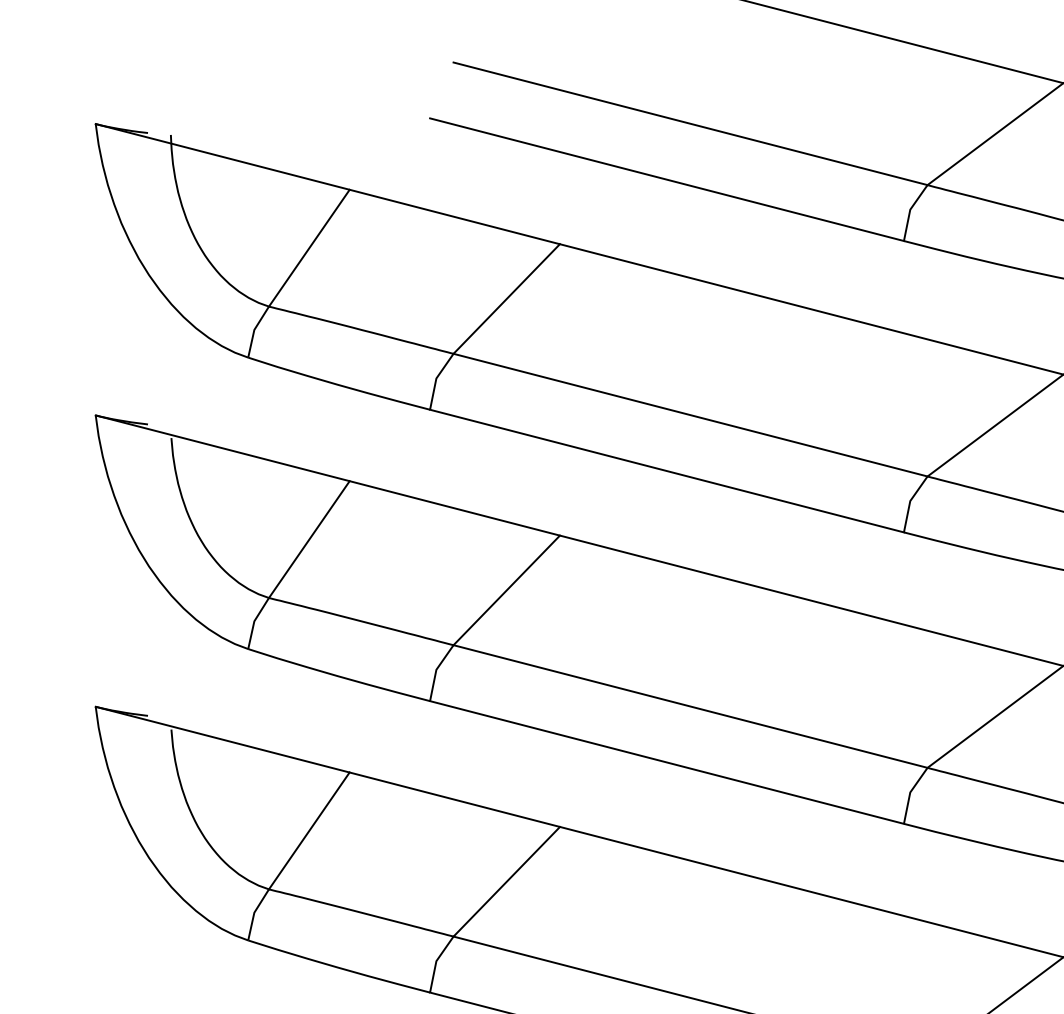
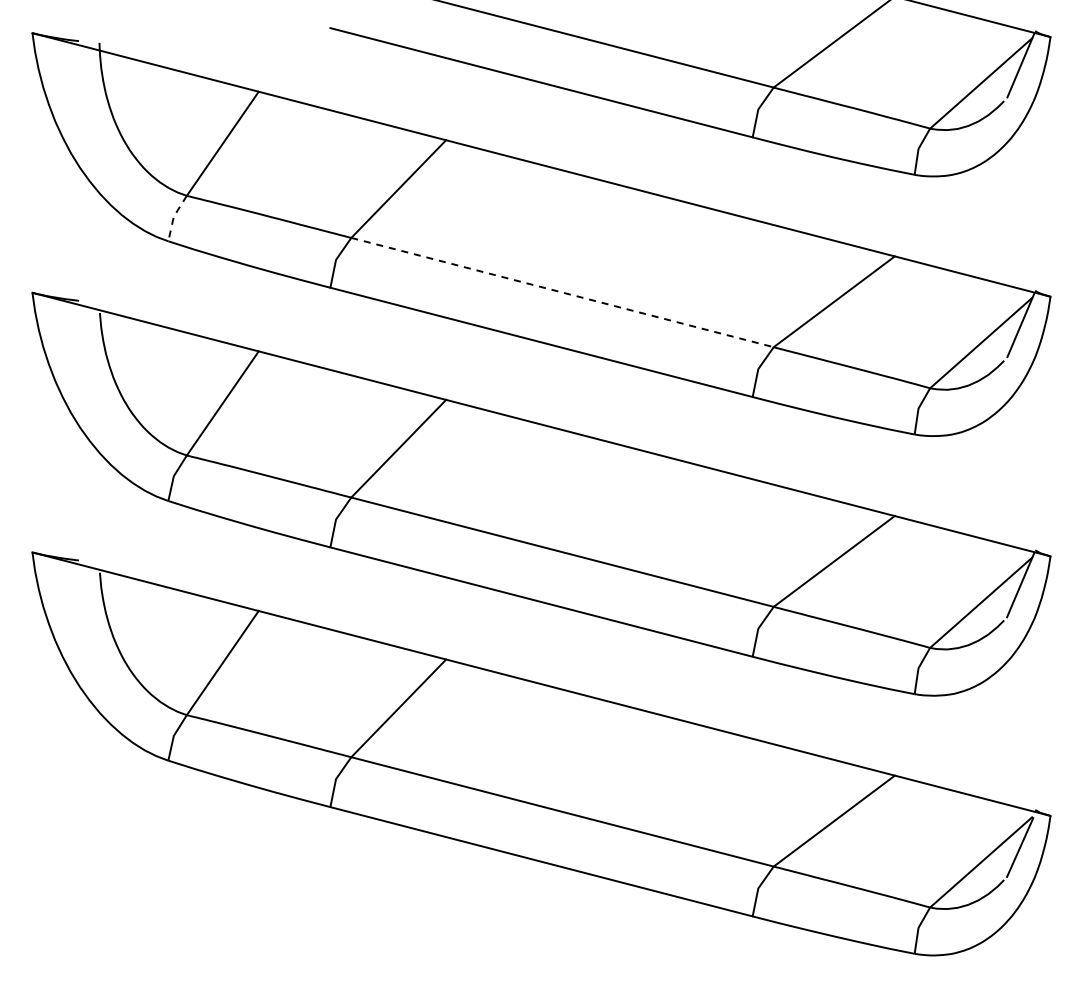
line: (253, 329) -> (173, 216), solid -> dashed
line: (691, 415) -> (563, 292), solid -> dashed

